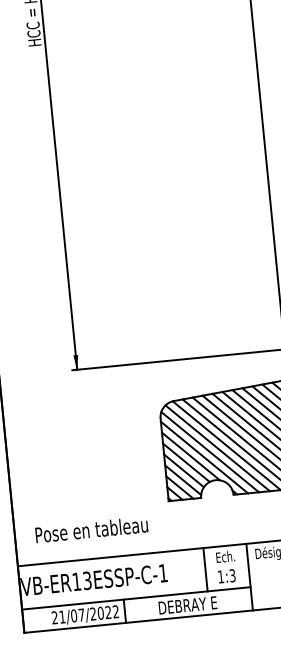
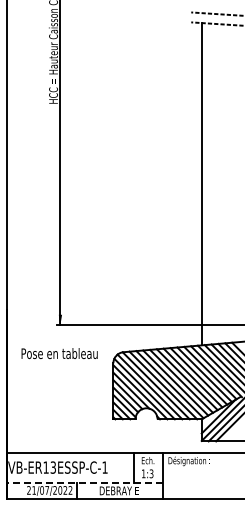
text: (91, 529) -> (59, 353), moved
line: (136, 598) -> (85, 482), solid -> dashed

